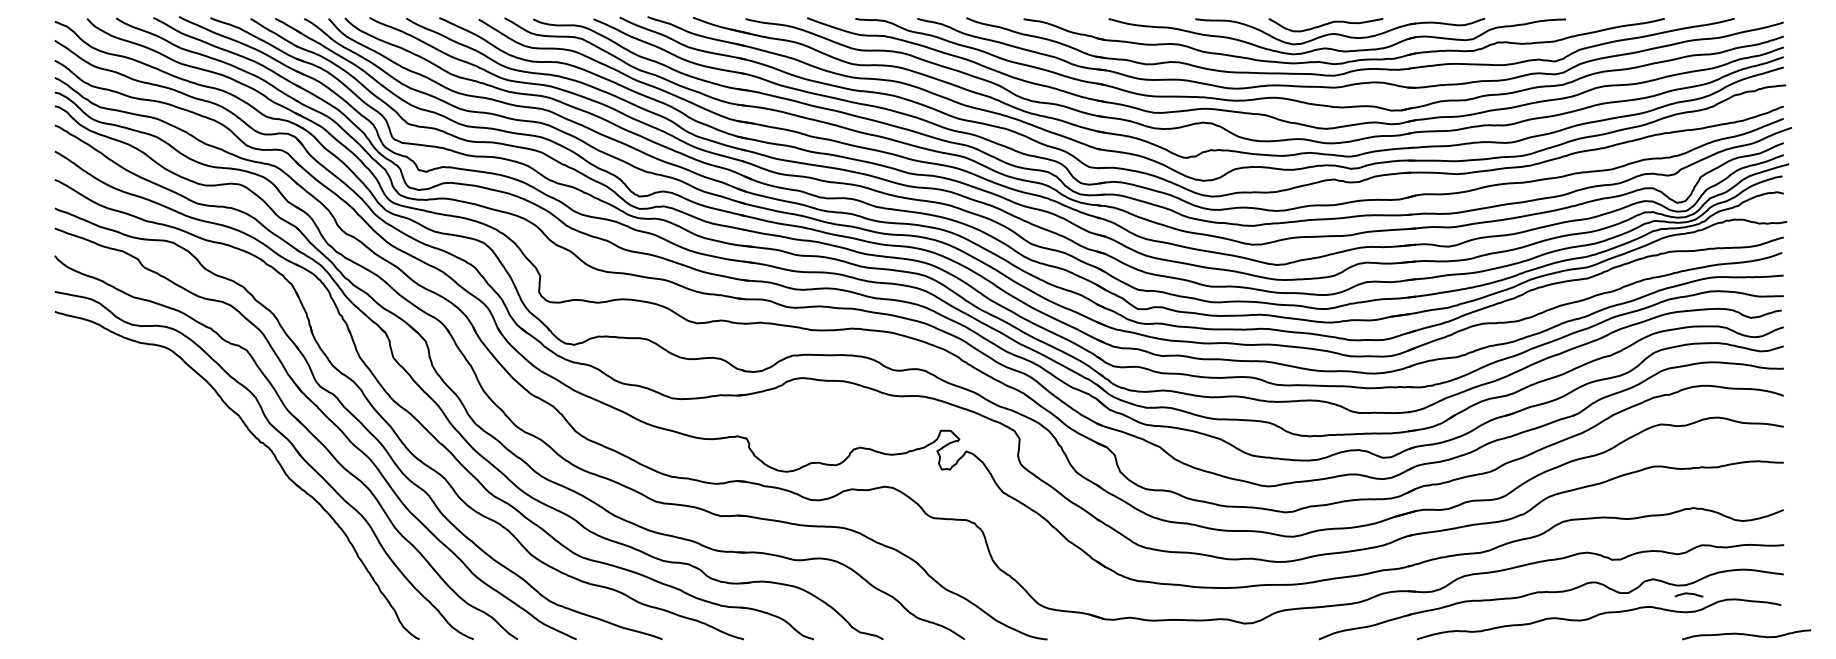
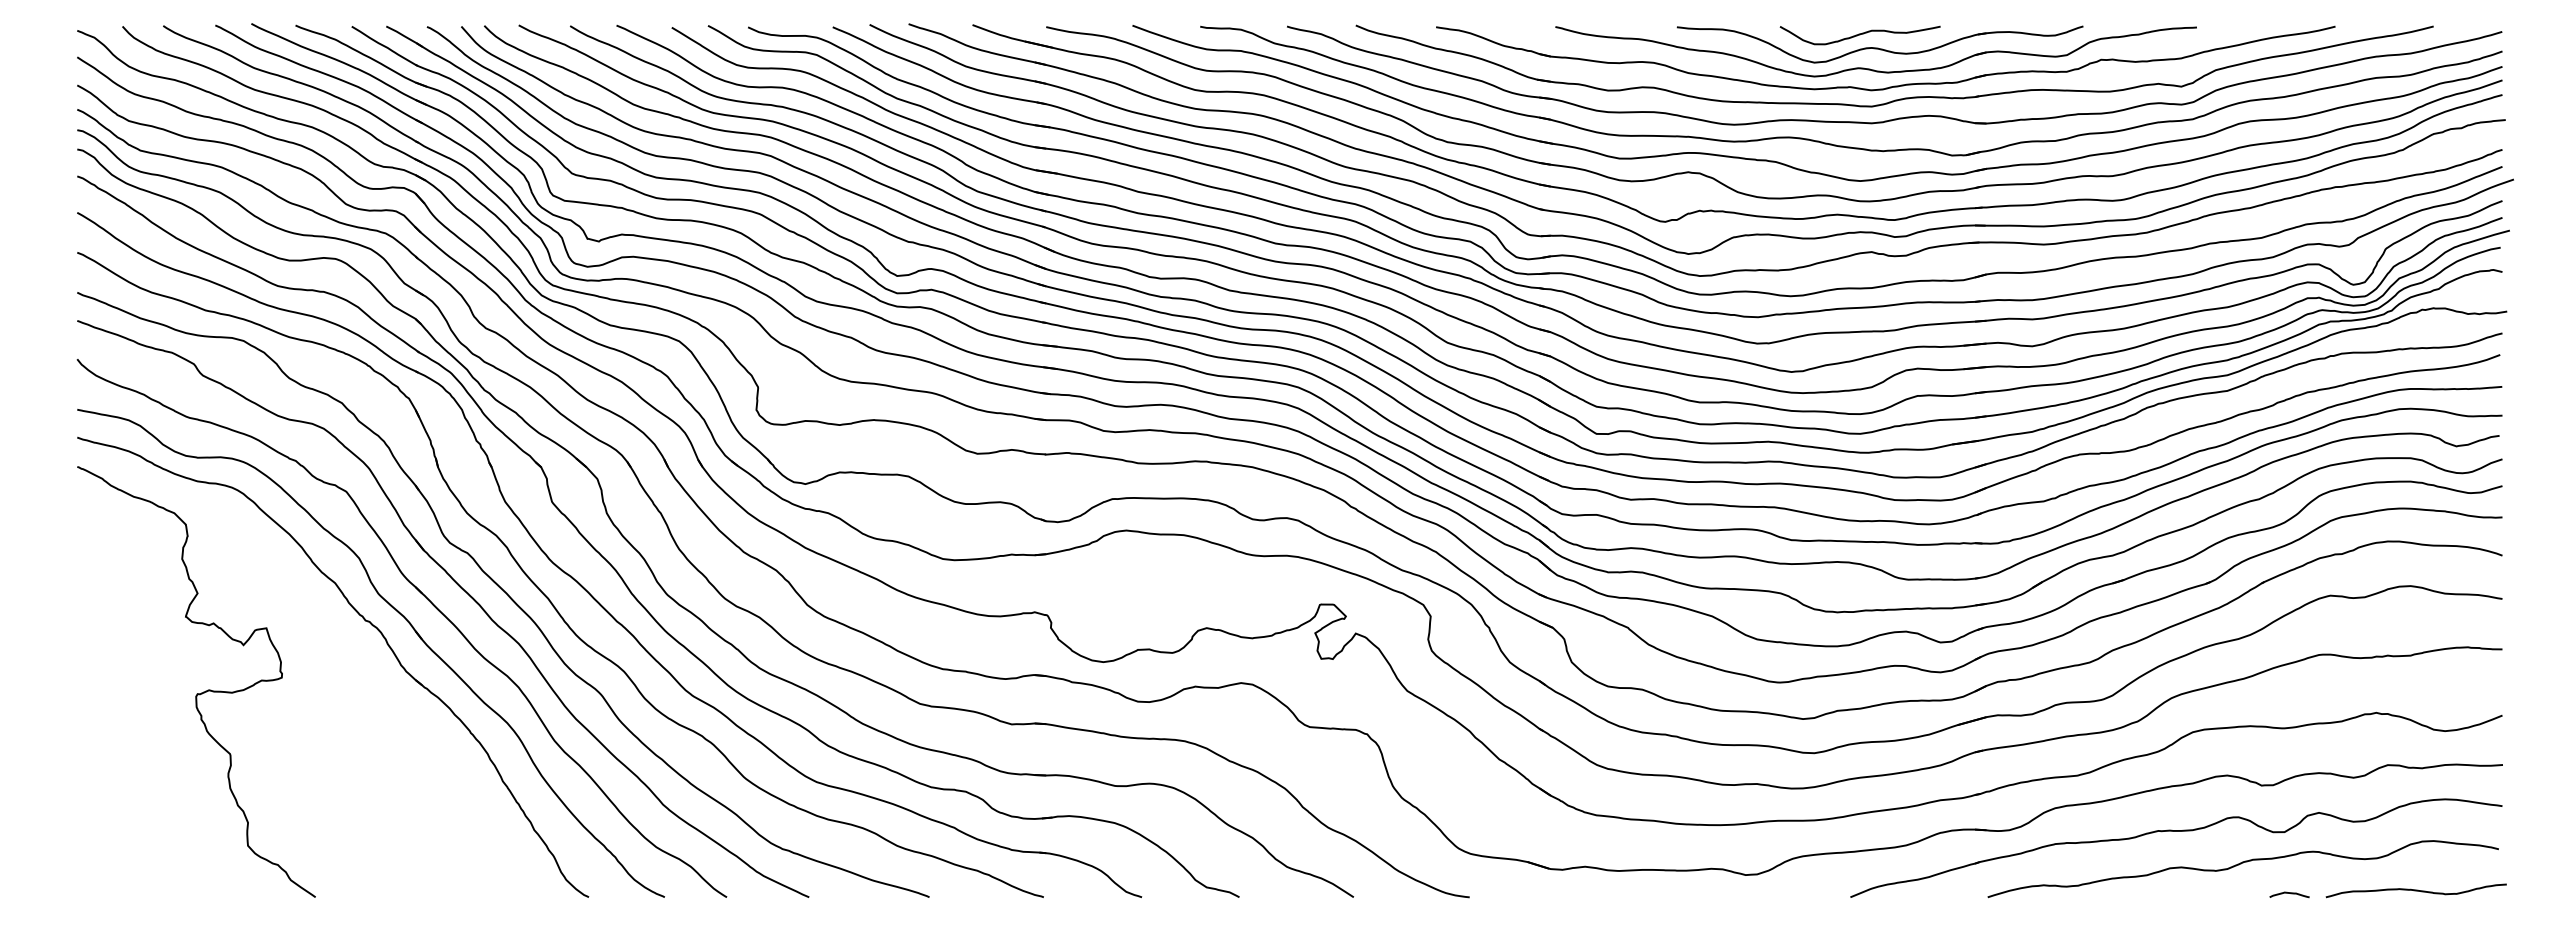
curve: (140, 494) -> (197, 693), added
curve: (1689, 593) -> (2289, 893), moved
curve: (1746, 634) -> (2415, 890), moved

